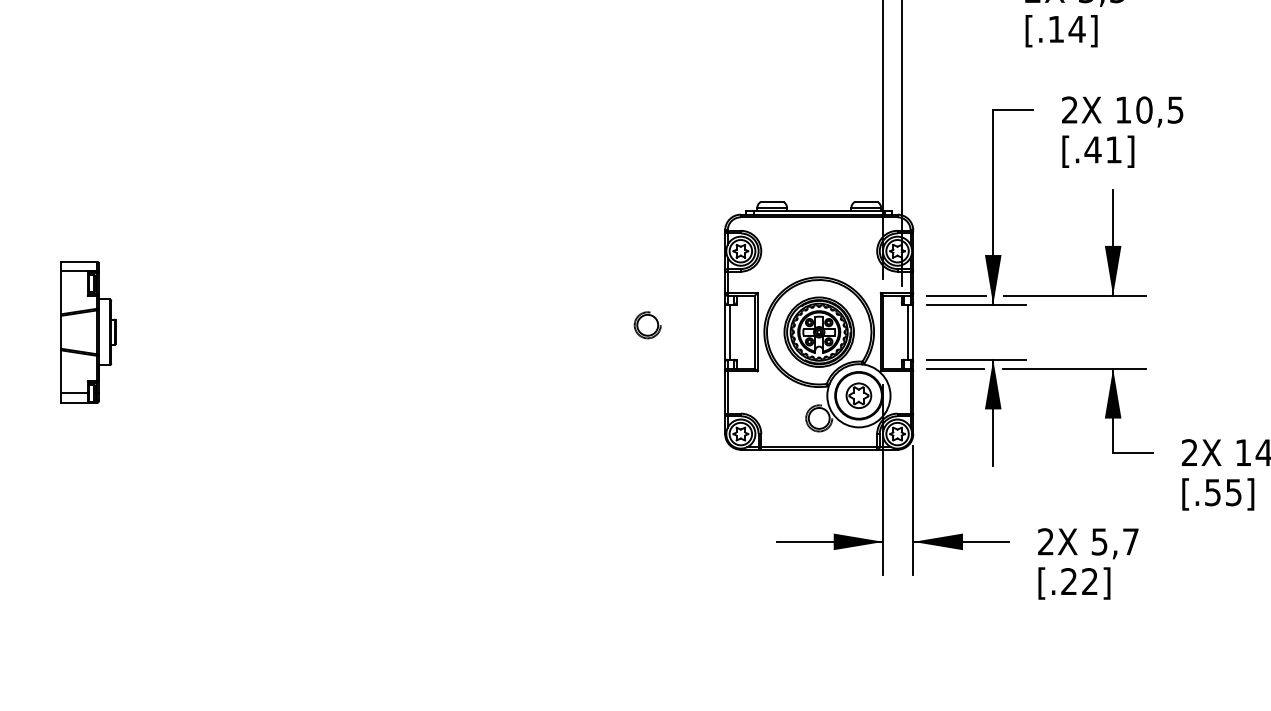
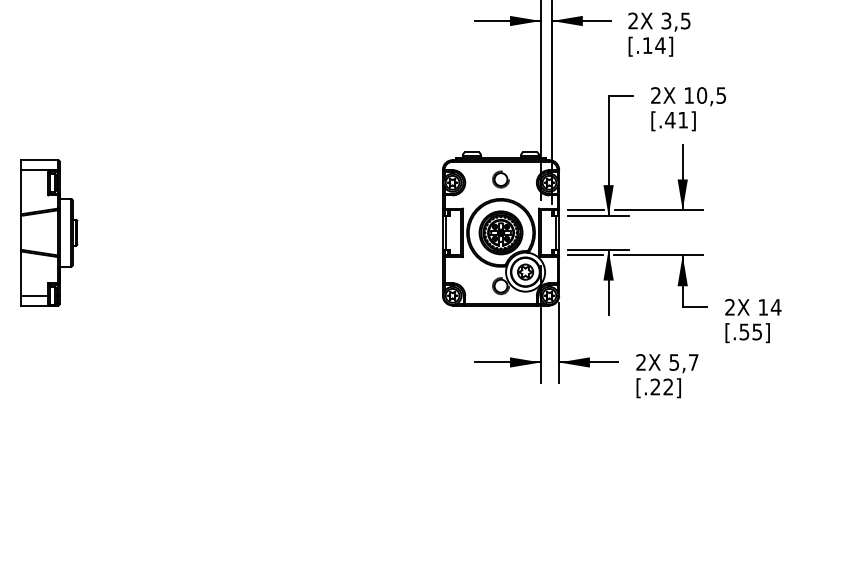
circle: (646, 325) -> (500, 179), moved
part: (88, 331) -> (49, 232), size x1.67

